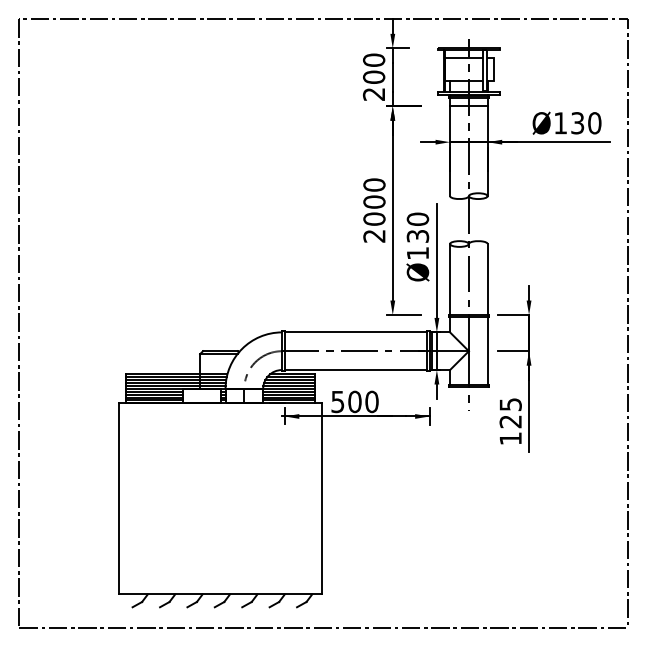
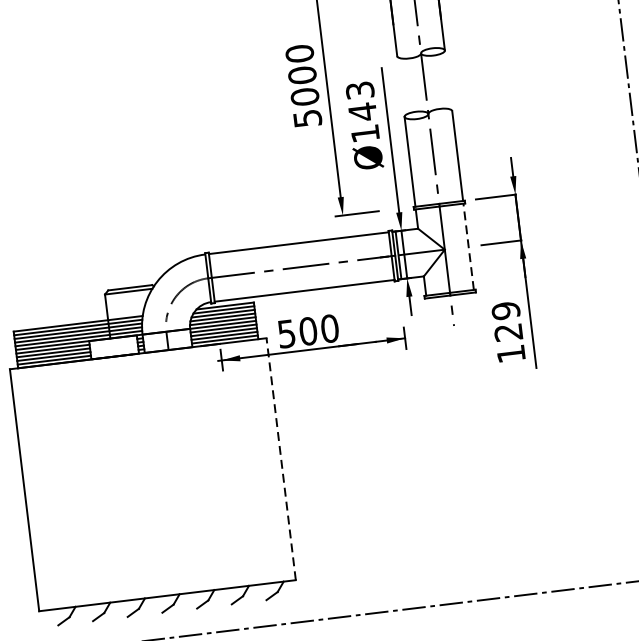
text: (417, 227) -> (360, 100), Ø130 -> Ø143
text: (374, 236) -> (307, 118), 2000 -> 5000
line: (487, 350) -> (468, 245), solid -> dashed
text: (510, 404) -> (505, 310), 125 -> 129
line: (321, 498) -> (280, 458), solid -> dashed

